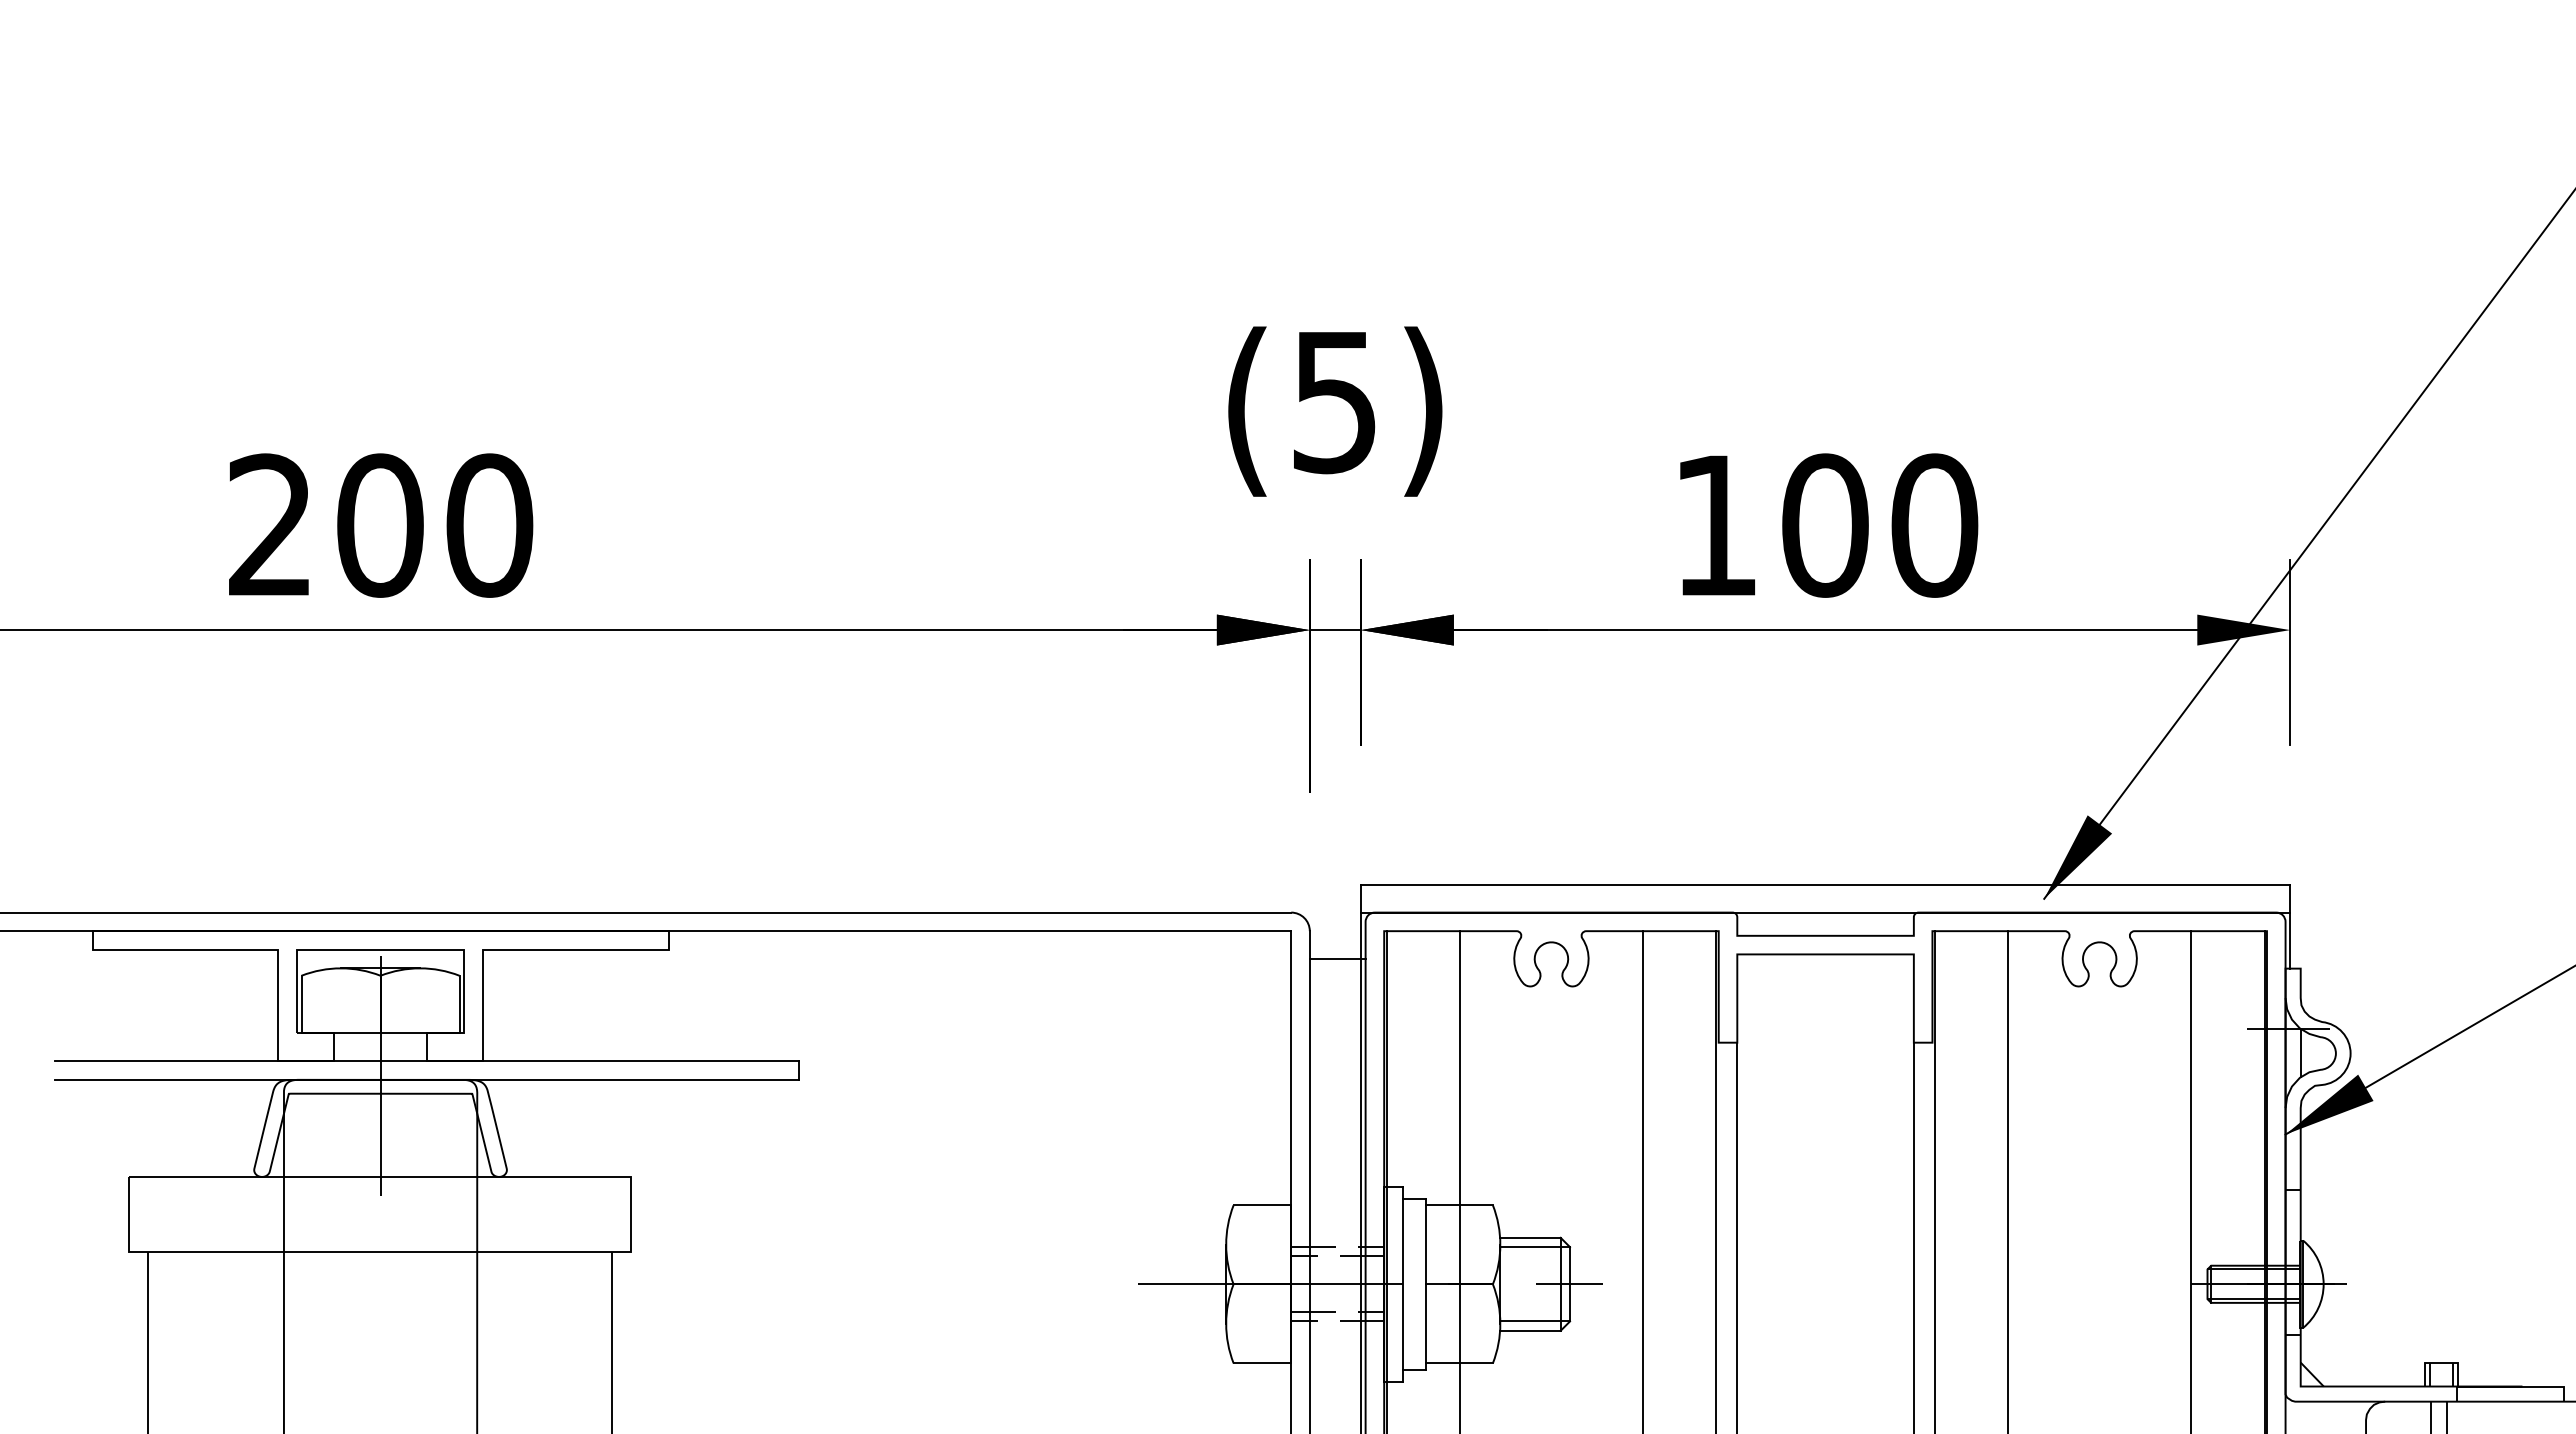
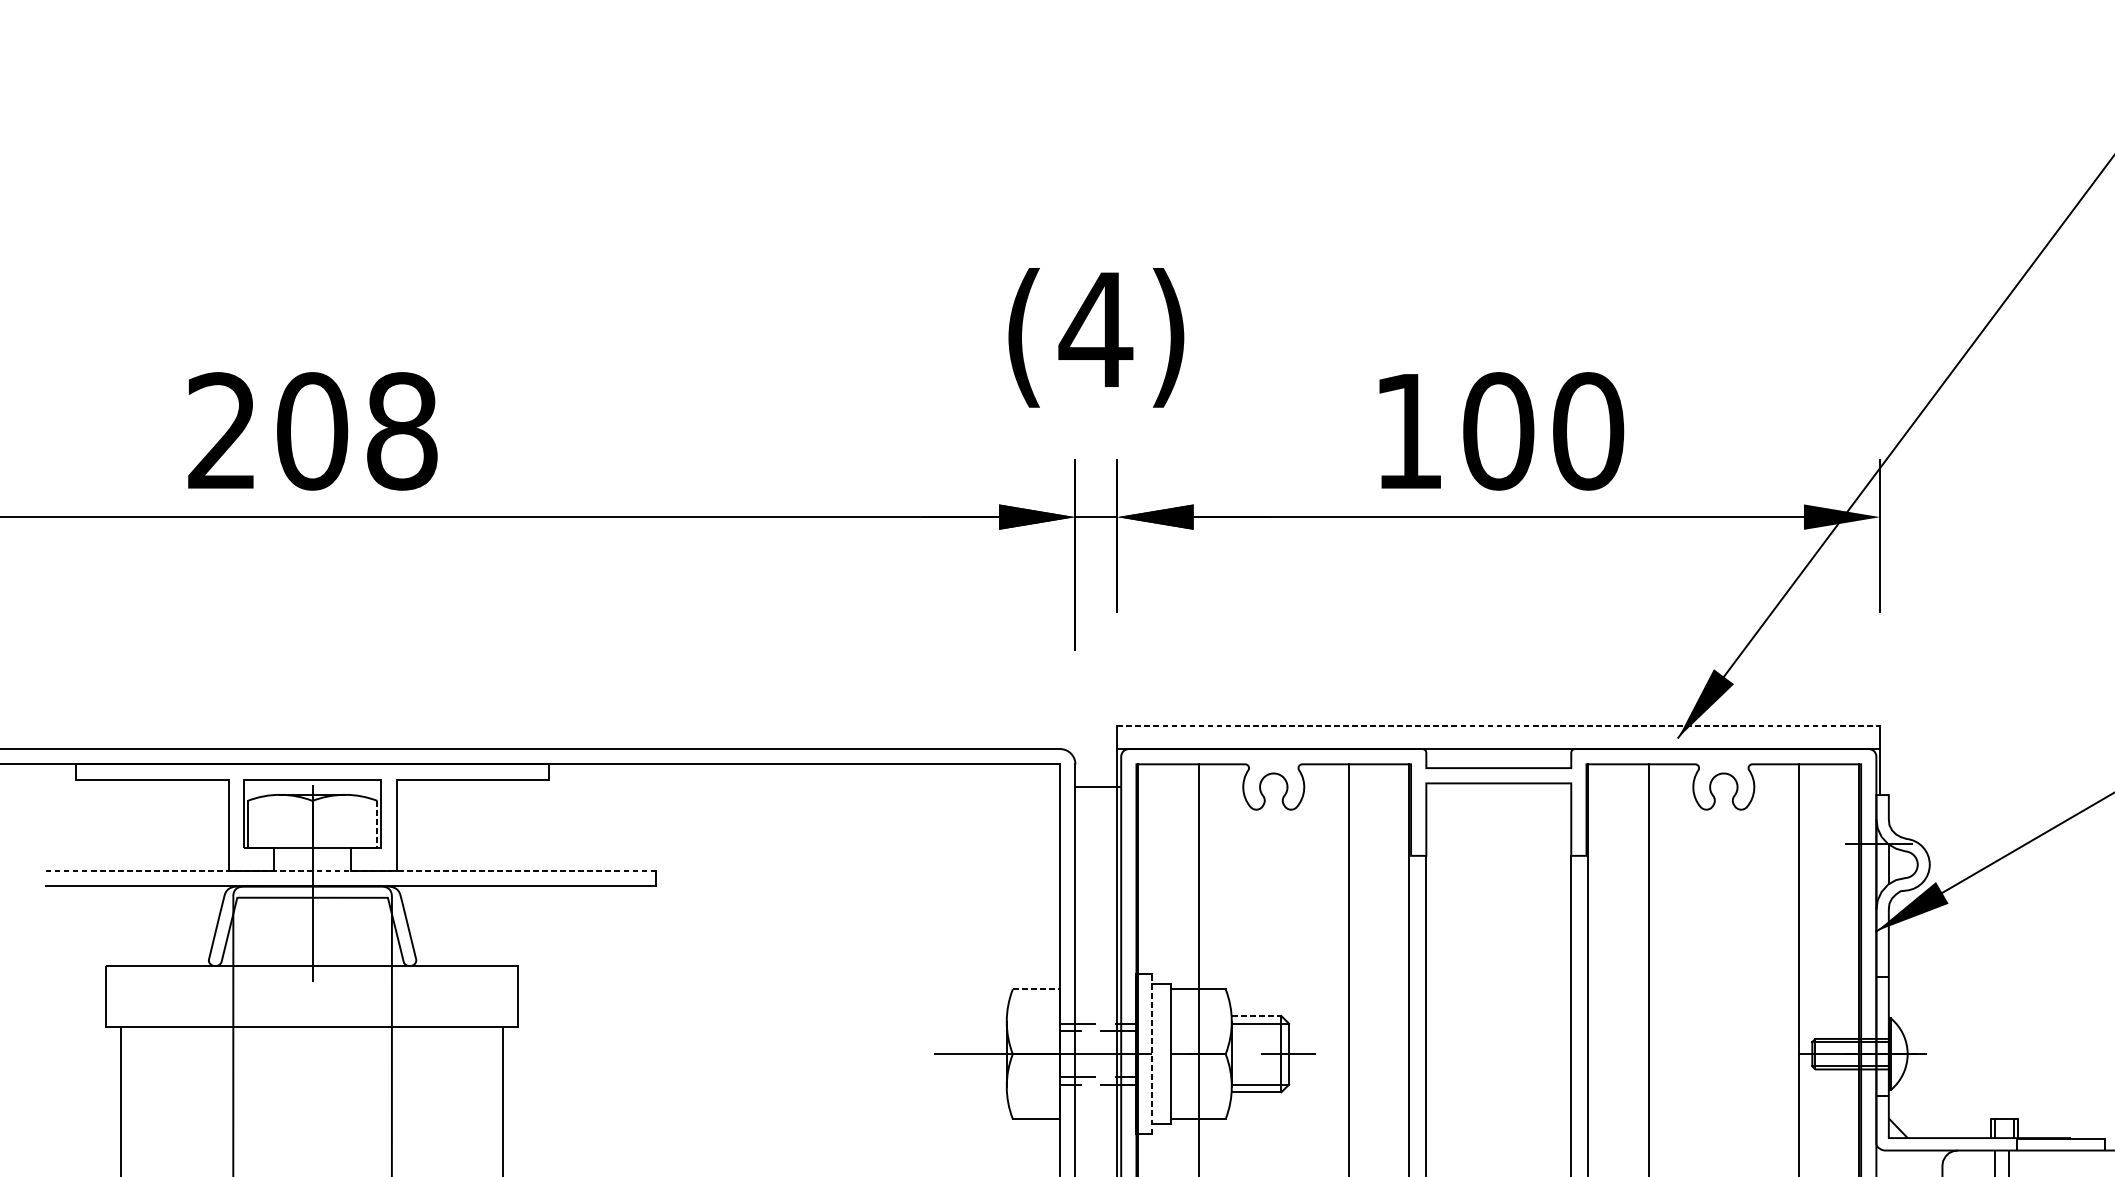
text: (1334, 403) -> (1095, 331), (5) -> (4)
text: (489, 525) -> (402, 431), 200 -> 208
line: (1825, 884) -> (1498, 726), solid -> dashed
line: (459, 1004) -> (377, 824), solid -> dashed
line: (427, 1061) -> (351, 871), solid -> dashed
line: (1262, 1205) -> (1036, 989), solid -> dashed
line: (1531, 1237) -> (1257, 1015), solid -> dashed
line: (1402, 1284) -> (1151, 1054), solid -> dashed

